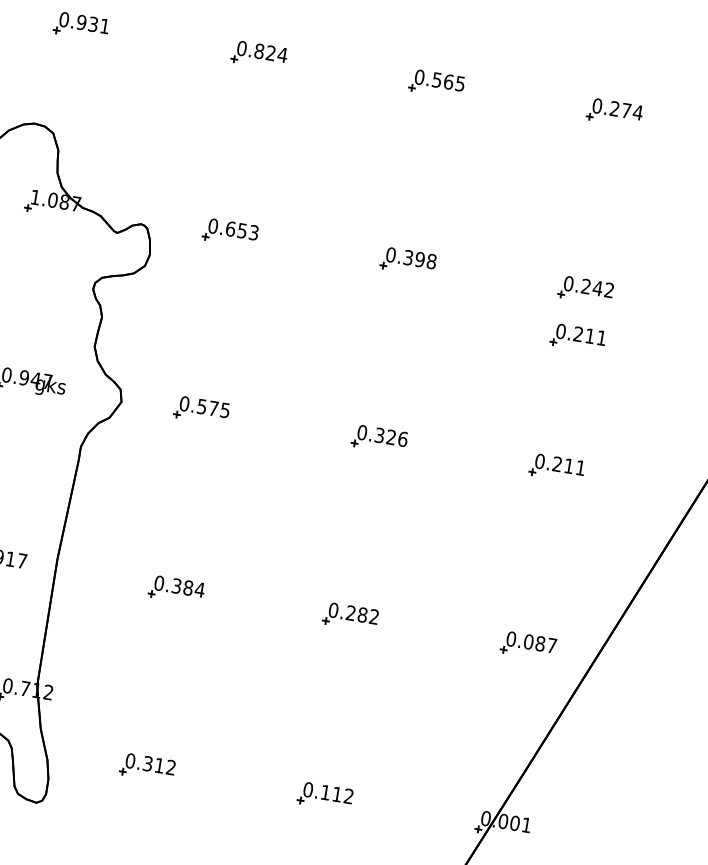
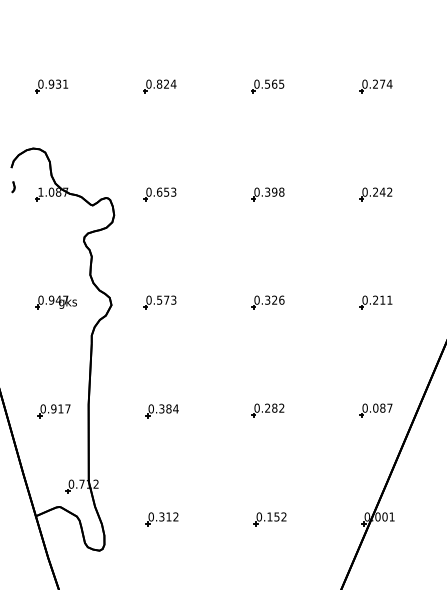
part: (577, 338) -> (375, 223), removed
text: (225, 409) -> (173, 299), 0.575 -> 0.573
text: (336, 793) -> (276, 516), 0.112 -> 0.152

